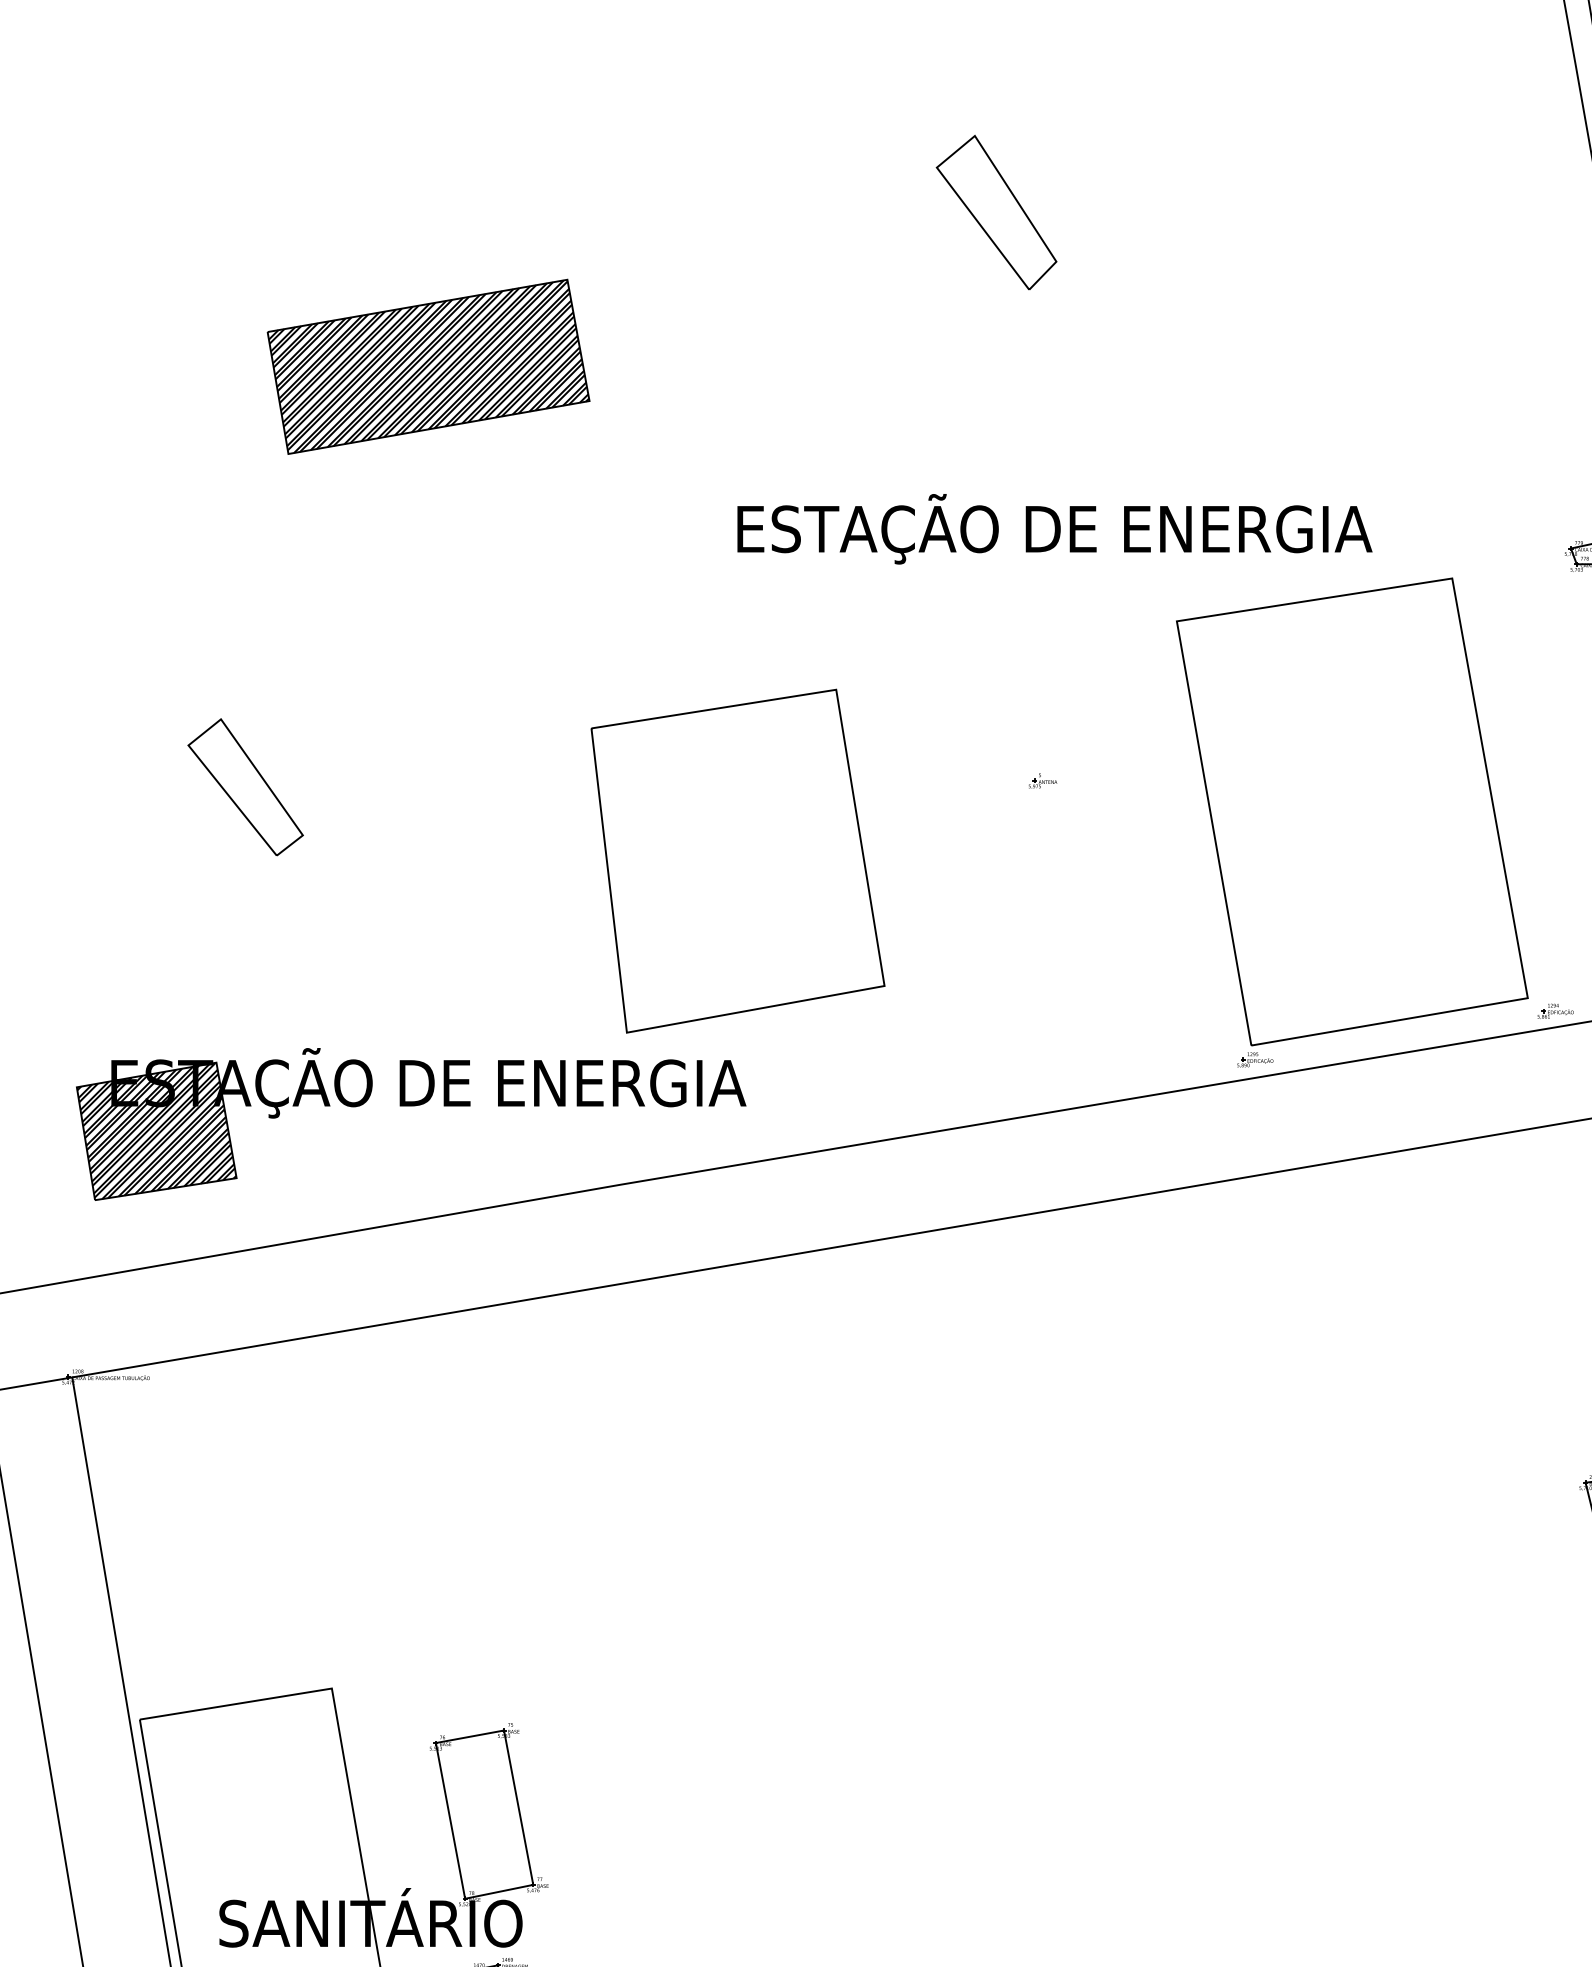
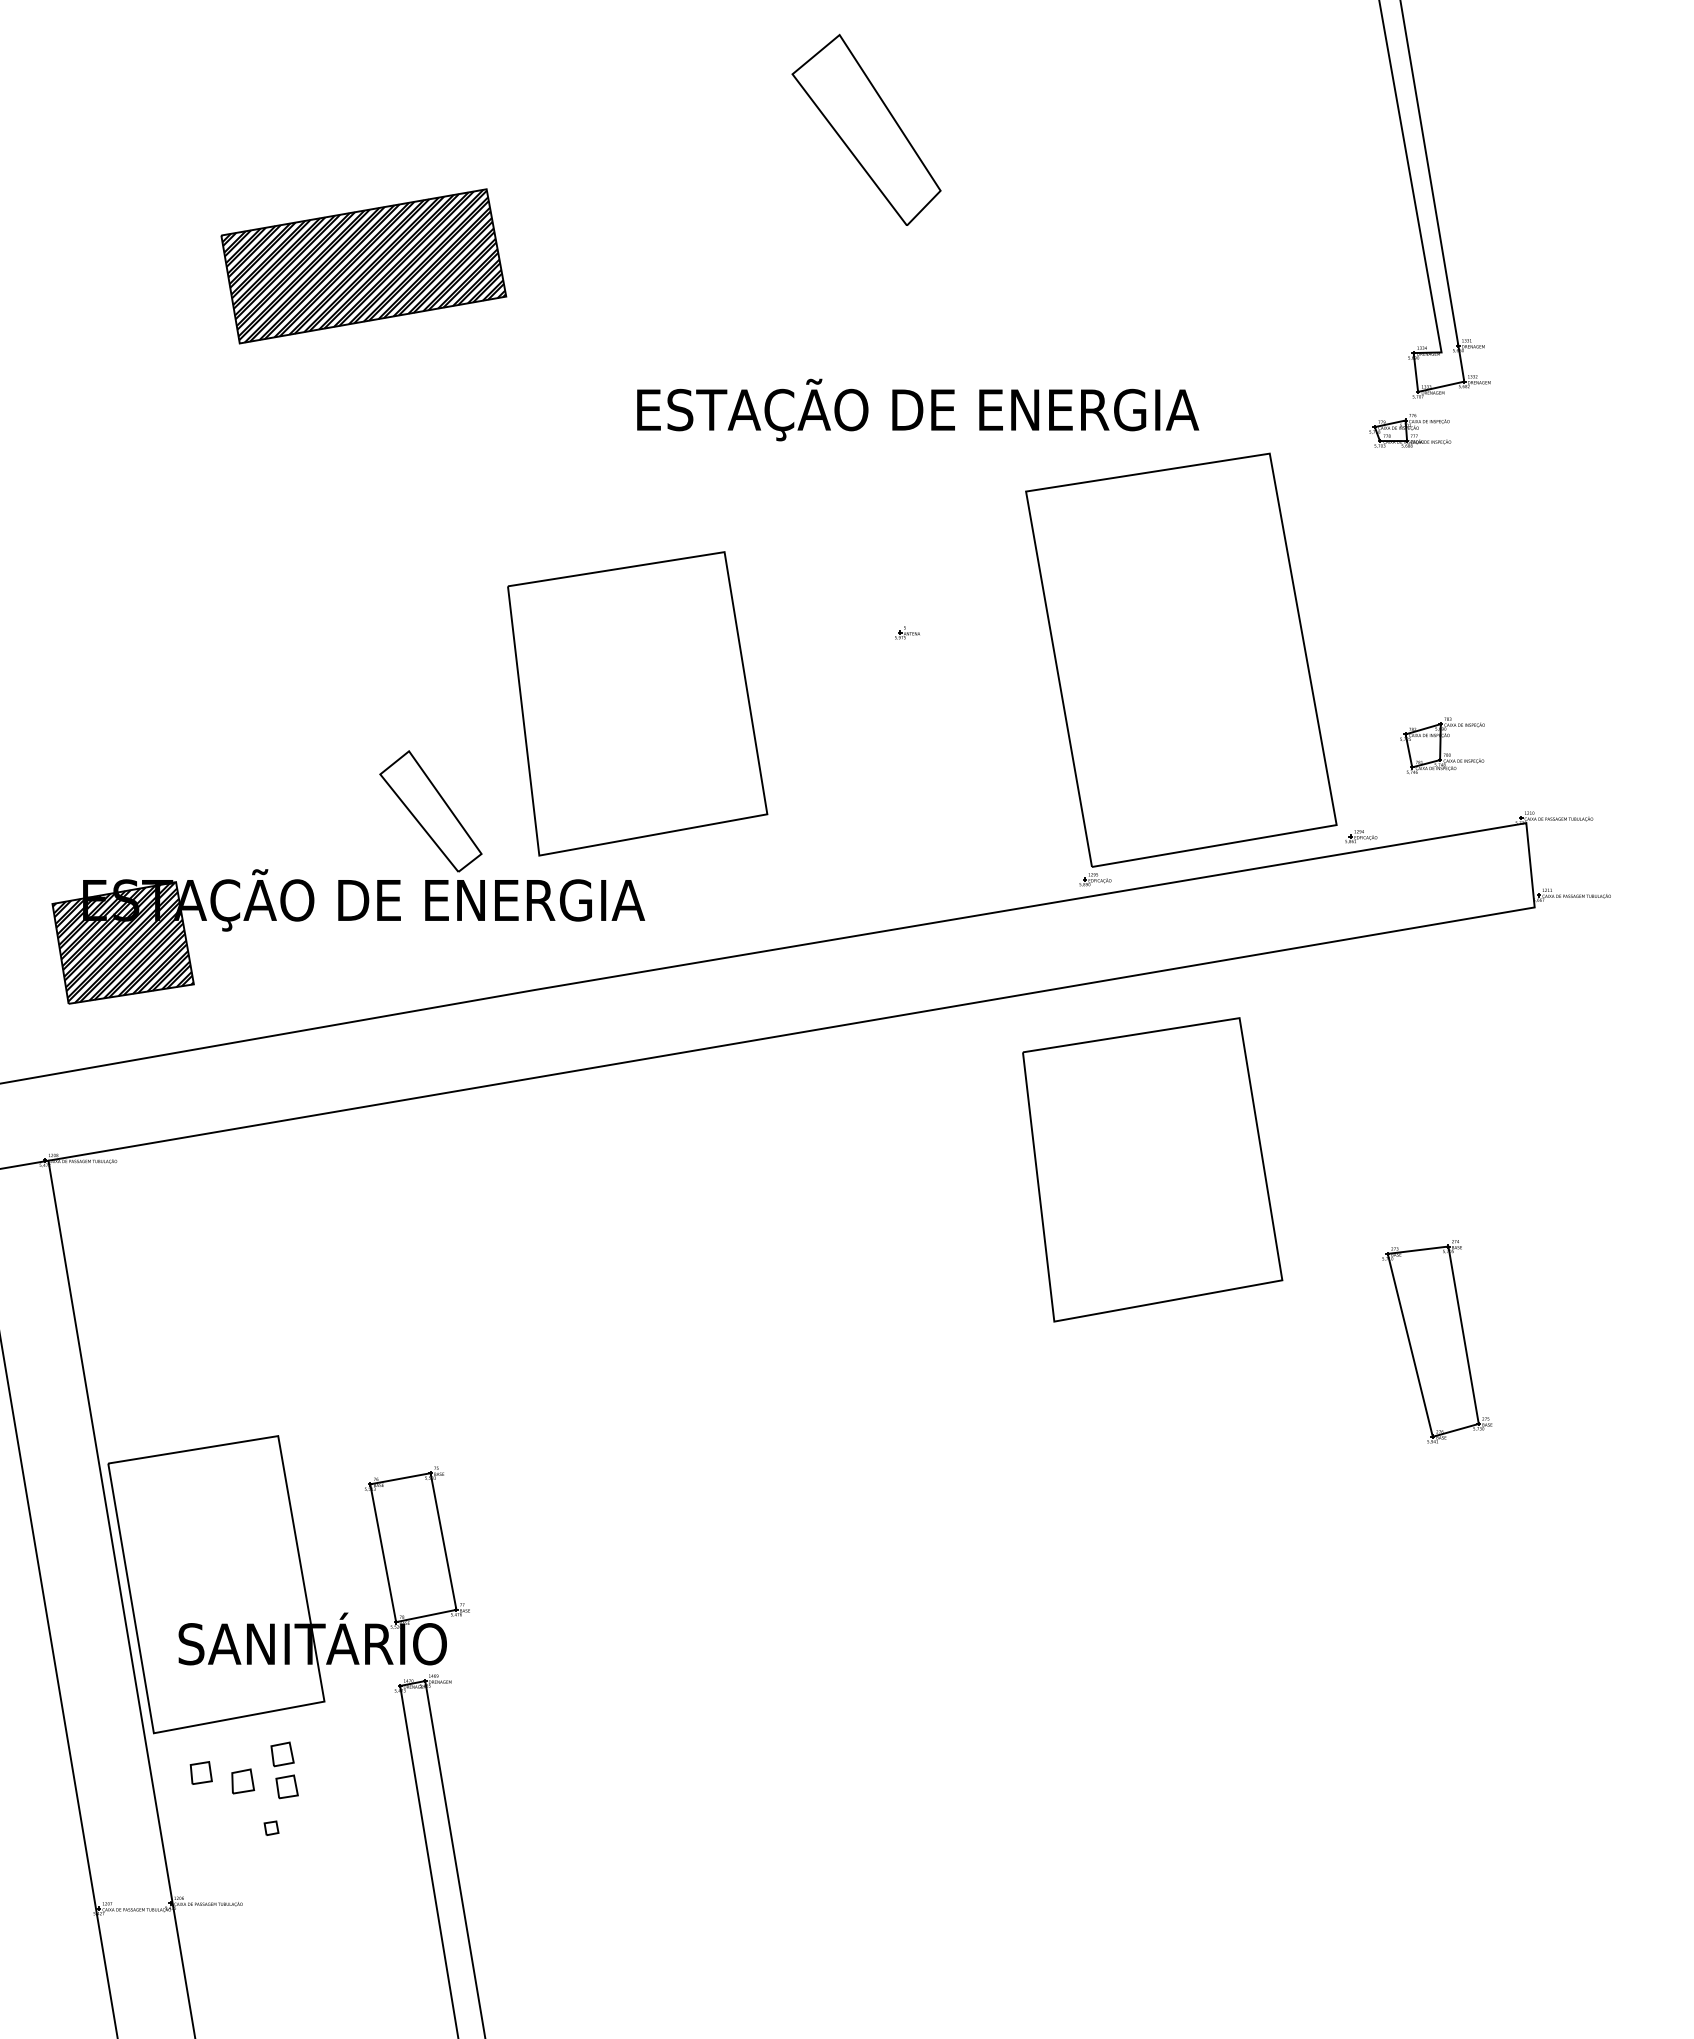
part: (996, 212) -> (866, 129), size x1.4
part: (245, 787) -> (430, 811), moved
part: (1319, 1387) -> (1152, 1169), added

